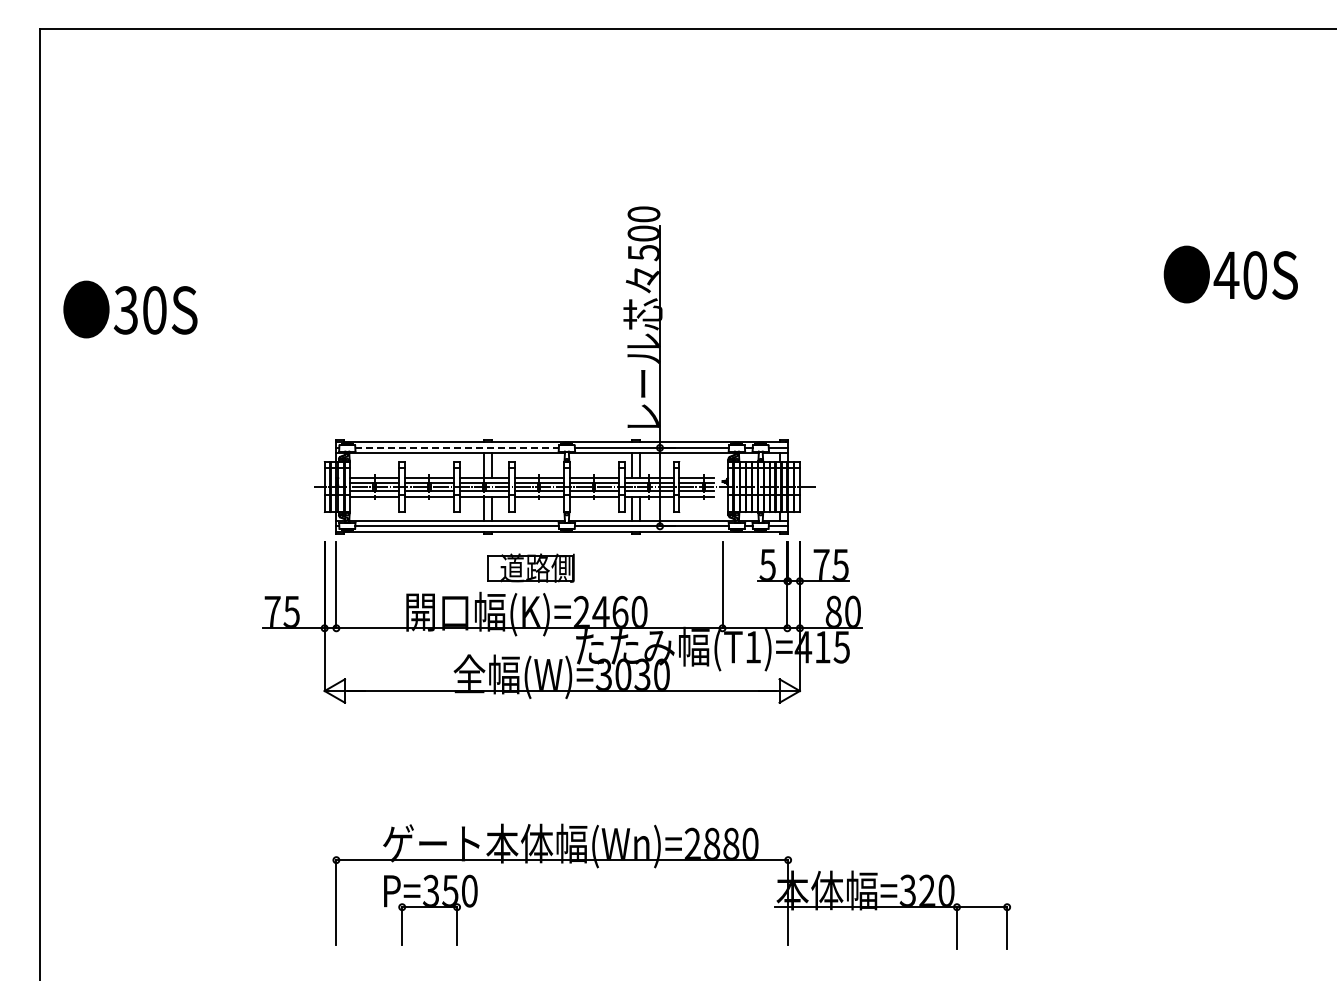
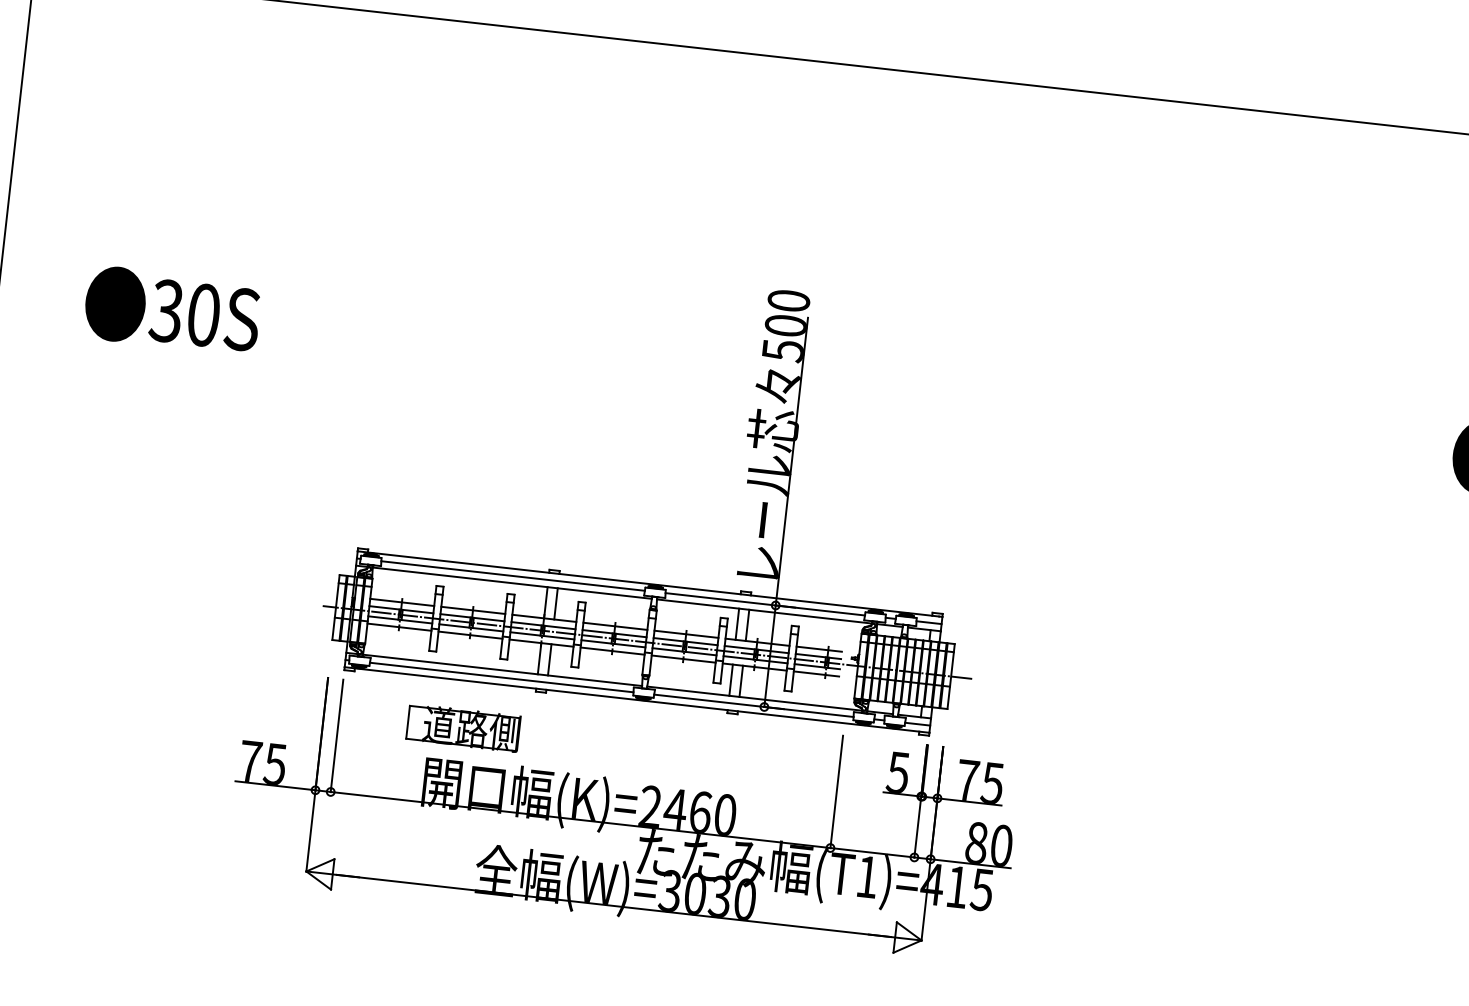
text: (130, 309) -> (172, 310), moved
line: (457, 447) -> (513, 575), dashed -> solid
part: (530, 567) -> (462, 727), moved

